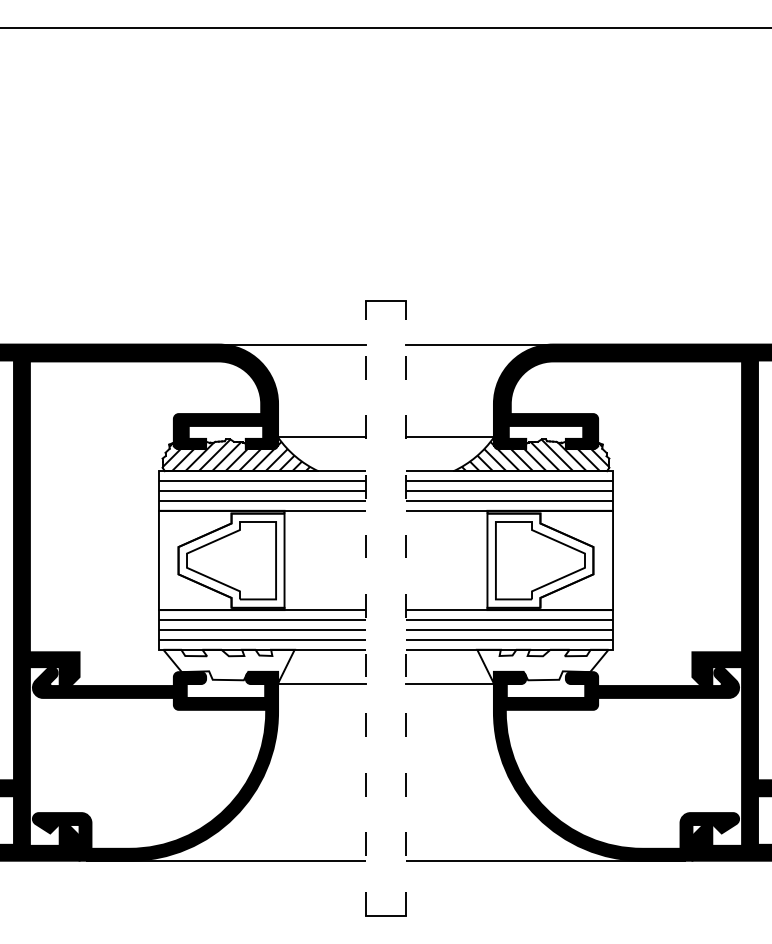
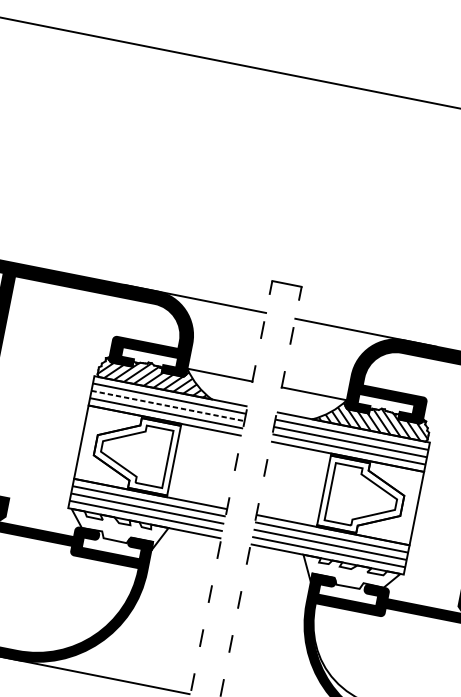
line: (262, 490) -> (168, 405), solid -> dashed
line: (322, 683) -> (184, 556), removed
line: (449, 683) -> (278, 575), removed

